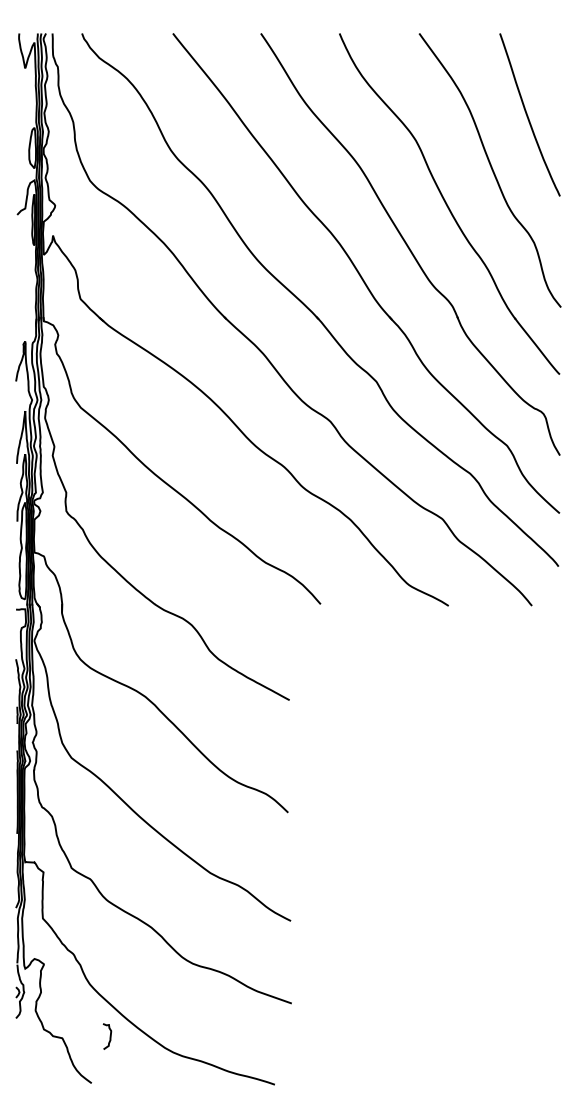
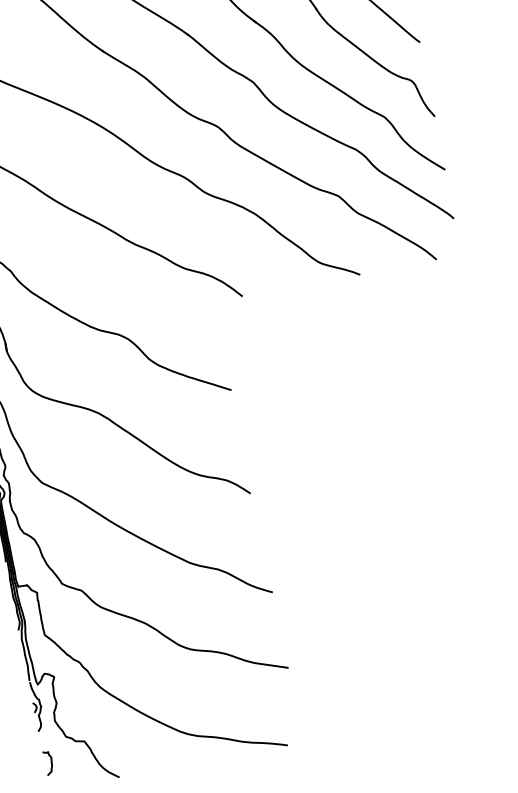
curve: (109, 1036) -> (50, 762), moved

